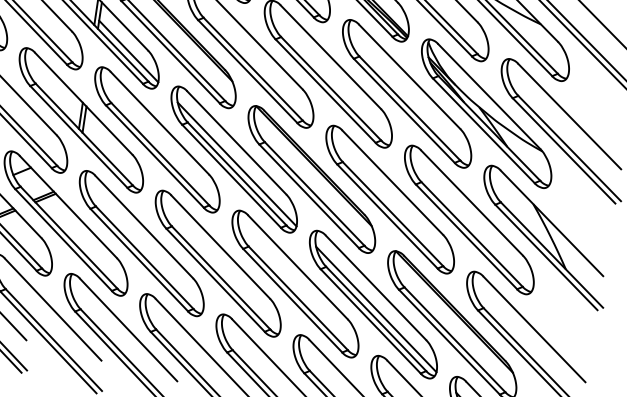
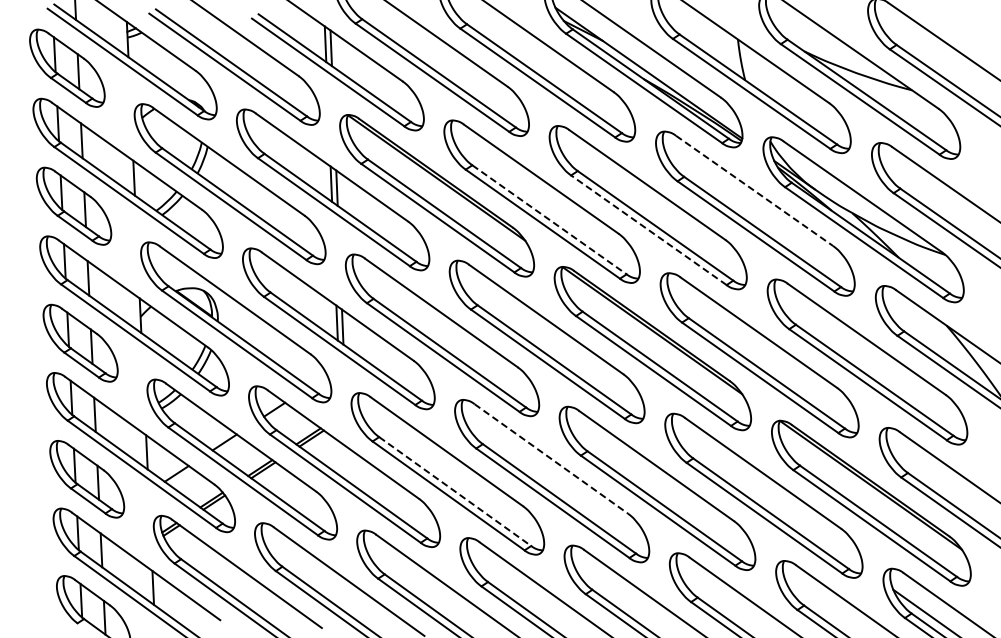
line: (128, 51) -> (383, 227), removed
line: (253, 69) -> (549, 220), solid -> dashed
line: (409, 76) -> (754, 190), solid -> dashed
line: (325, 90) -> (648, 229), solid -> dashed
line: (236, 164) -> (551, 347), removed
line: (220, 247) -> (551, 459), solid -> dashed
line: (144, 257) -> (455, 491), solid -> dashed
line: (376, 308) -> (768, 500), removed

